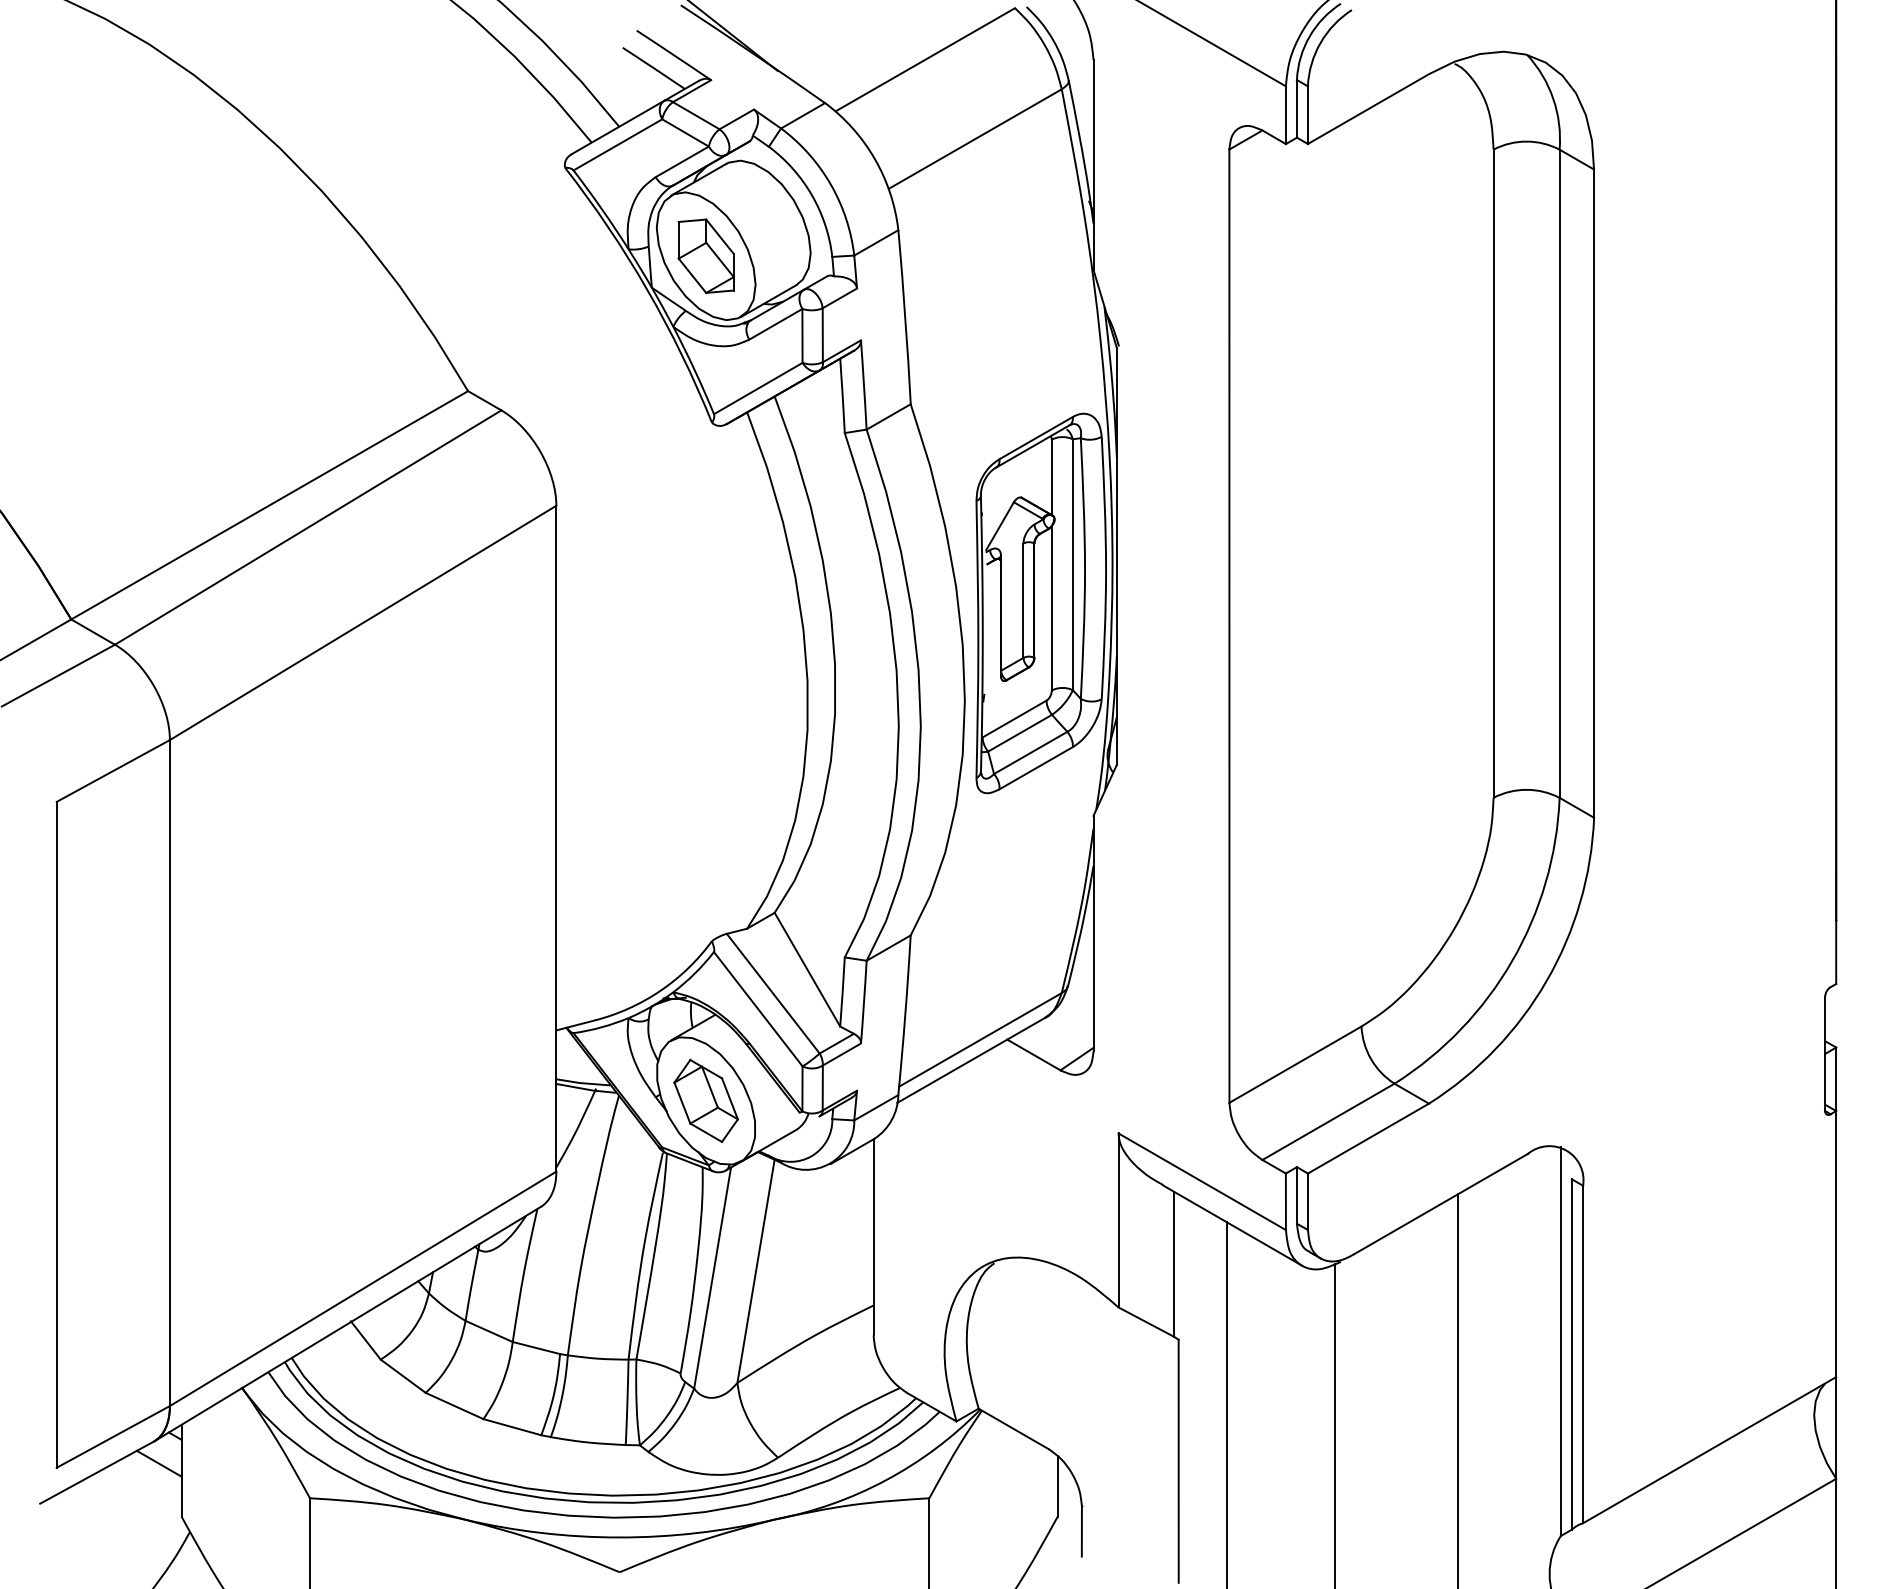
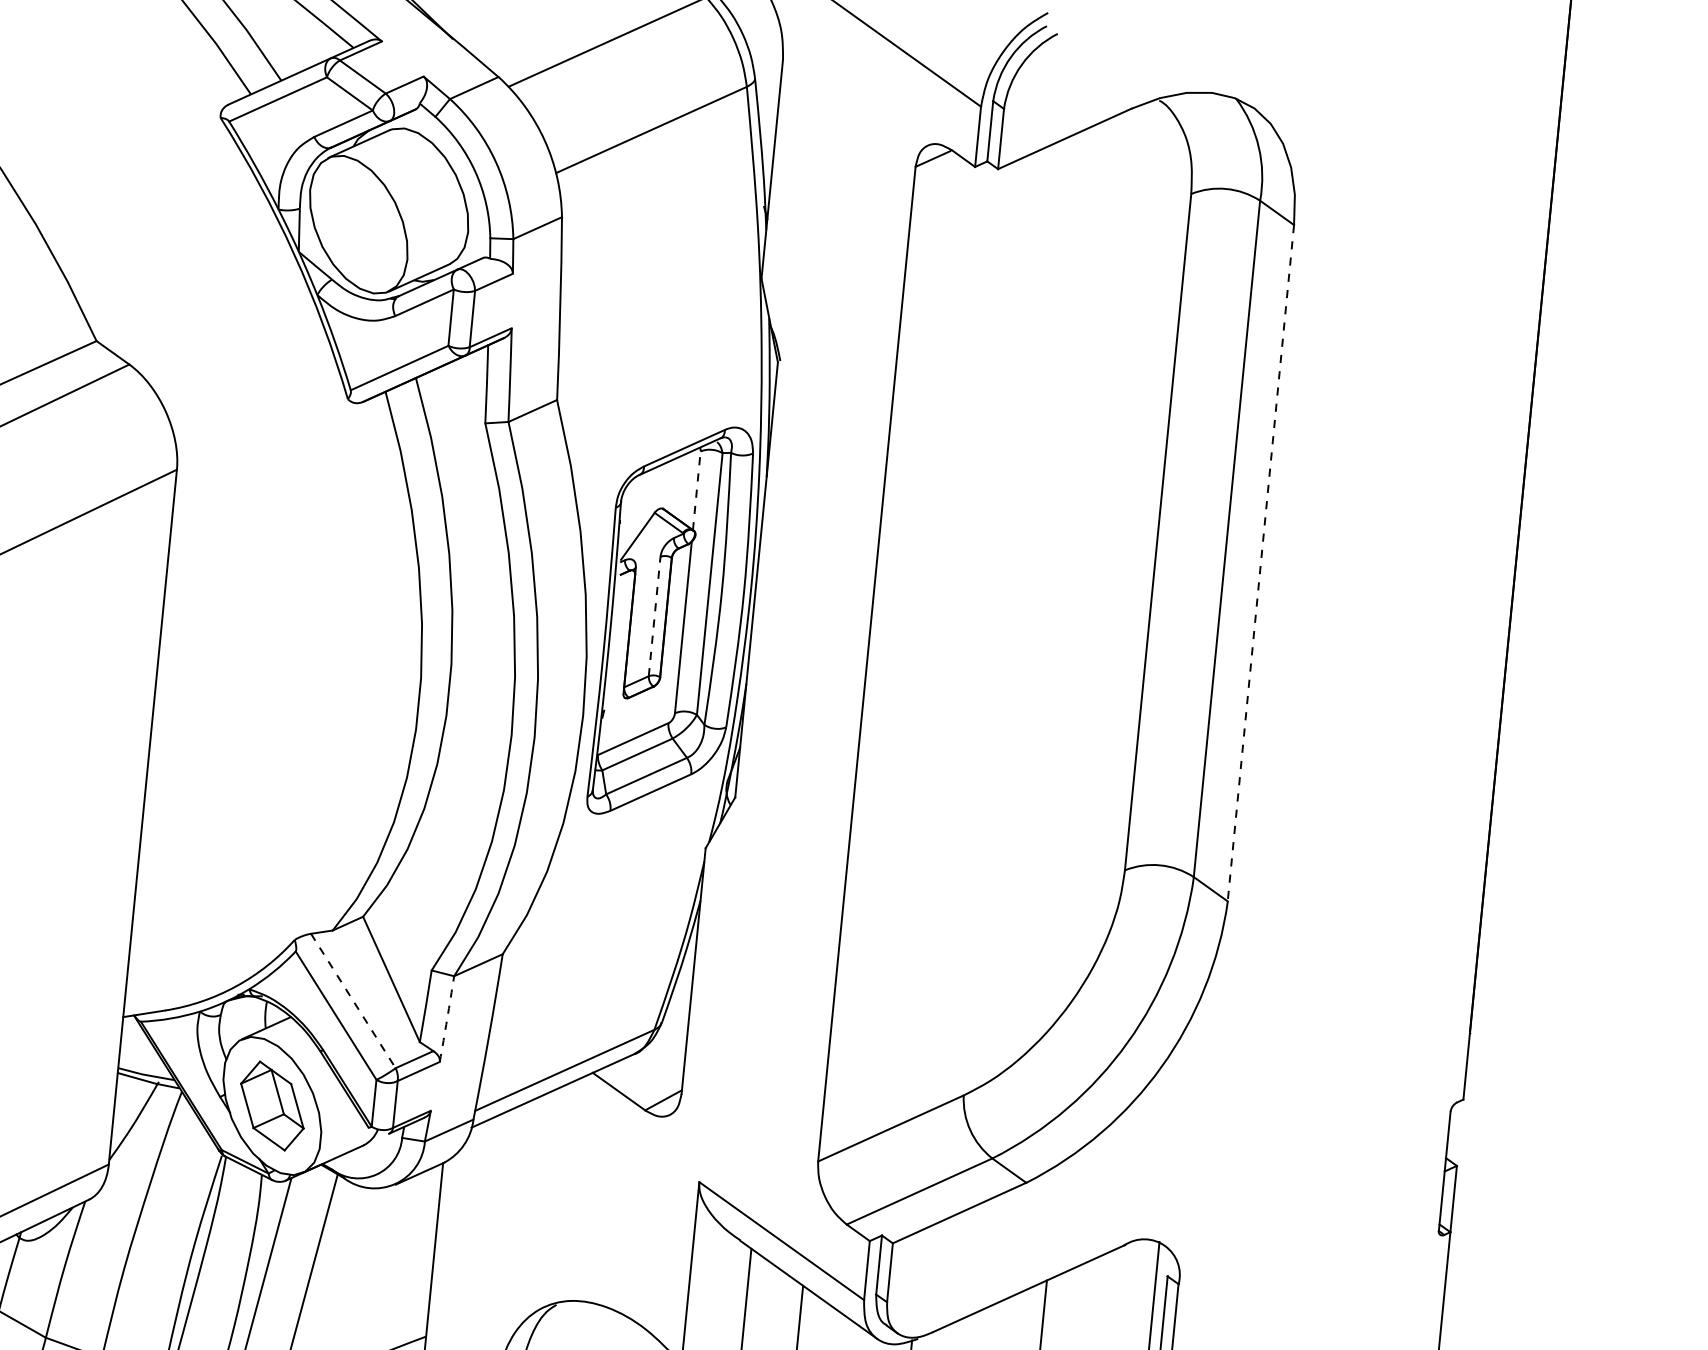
part: (705, 255) -> (358, 223), removed
line: (1051, 477) -> (696, 490), solid -> dashed
line: (1594, 494) -> (1261, 564), solid -> dashed
line: (1023, 600) -> (654, 616), solid -> dashed
line: (773, 993) -> (353, 1000), solid -> dashed
arc: (864, 1002) -> (447, 1019), solid -> dashed

